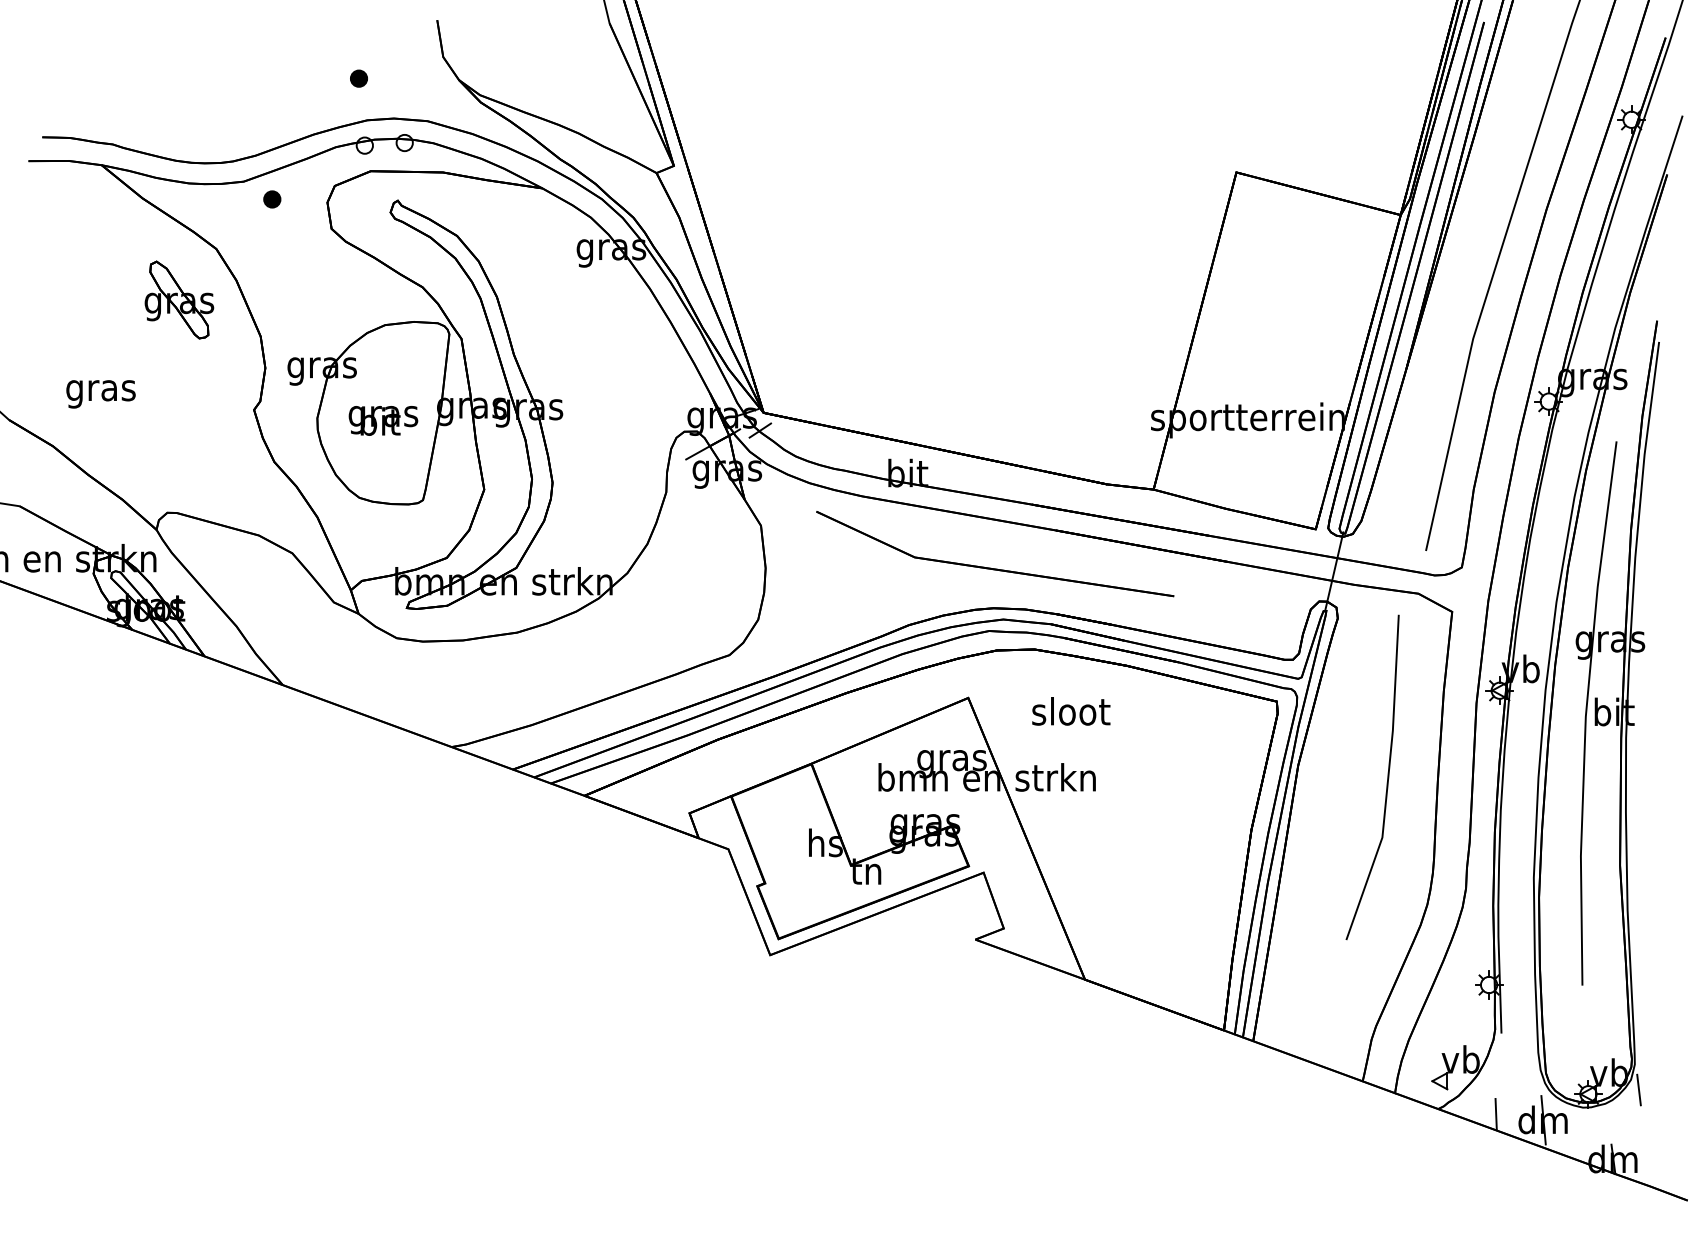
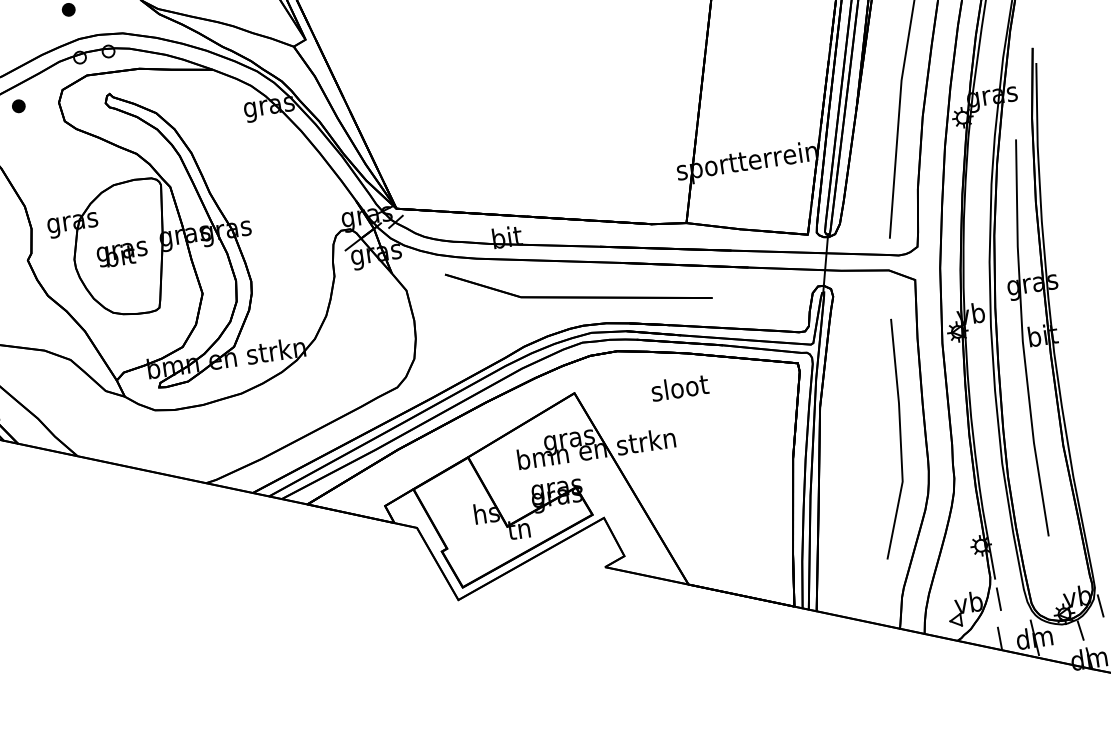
text: (1071, 711) -> (680, 387), moved
line: (1386, 782) -> (899, 441), moved
line: (1502, 1060) -> (998, 598), added
line: (1606, 1119) -> (1080, 630), added

